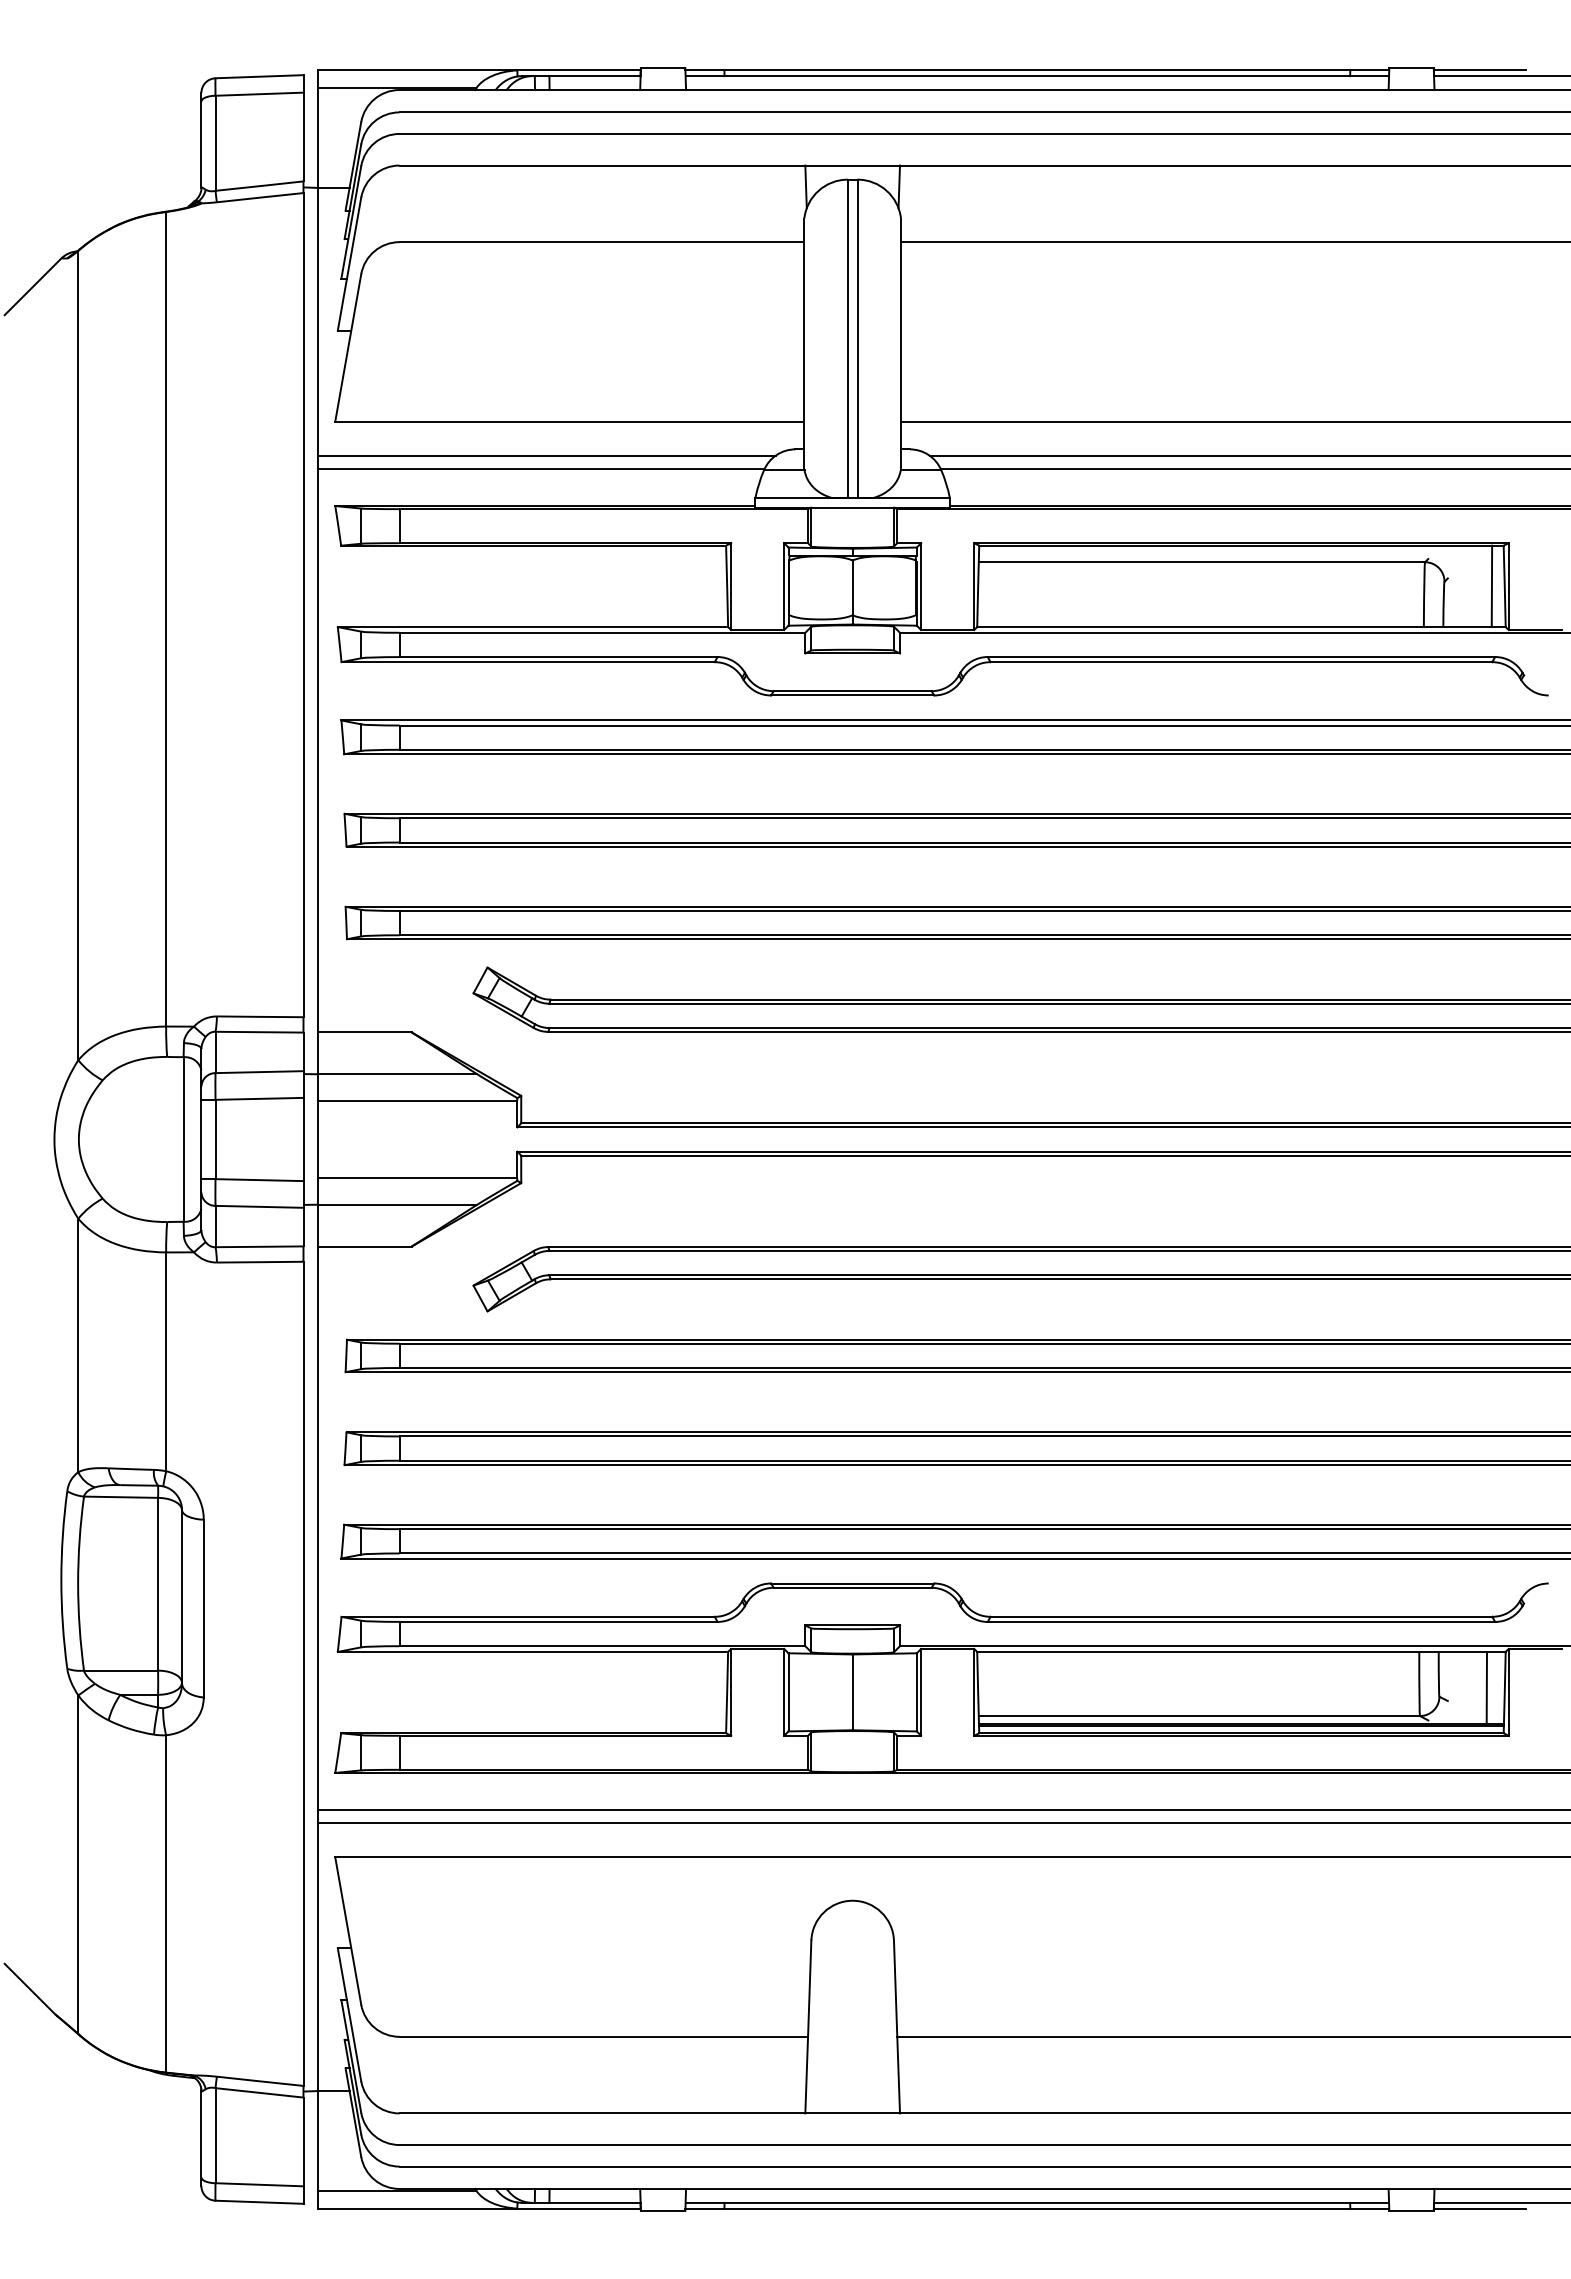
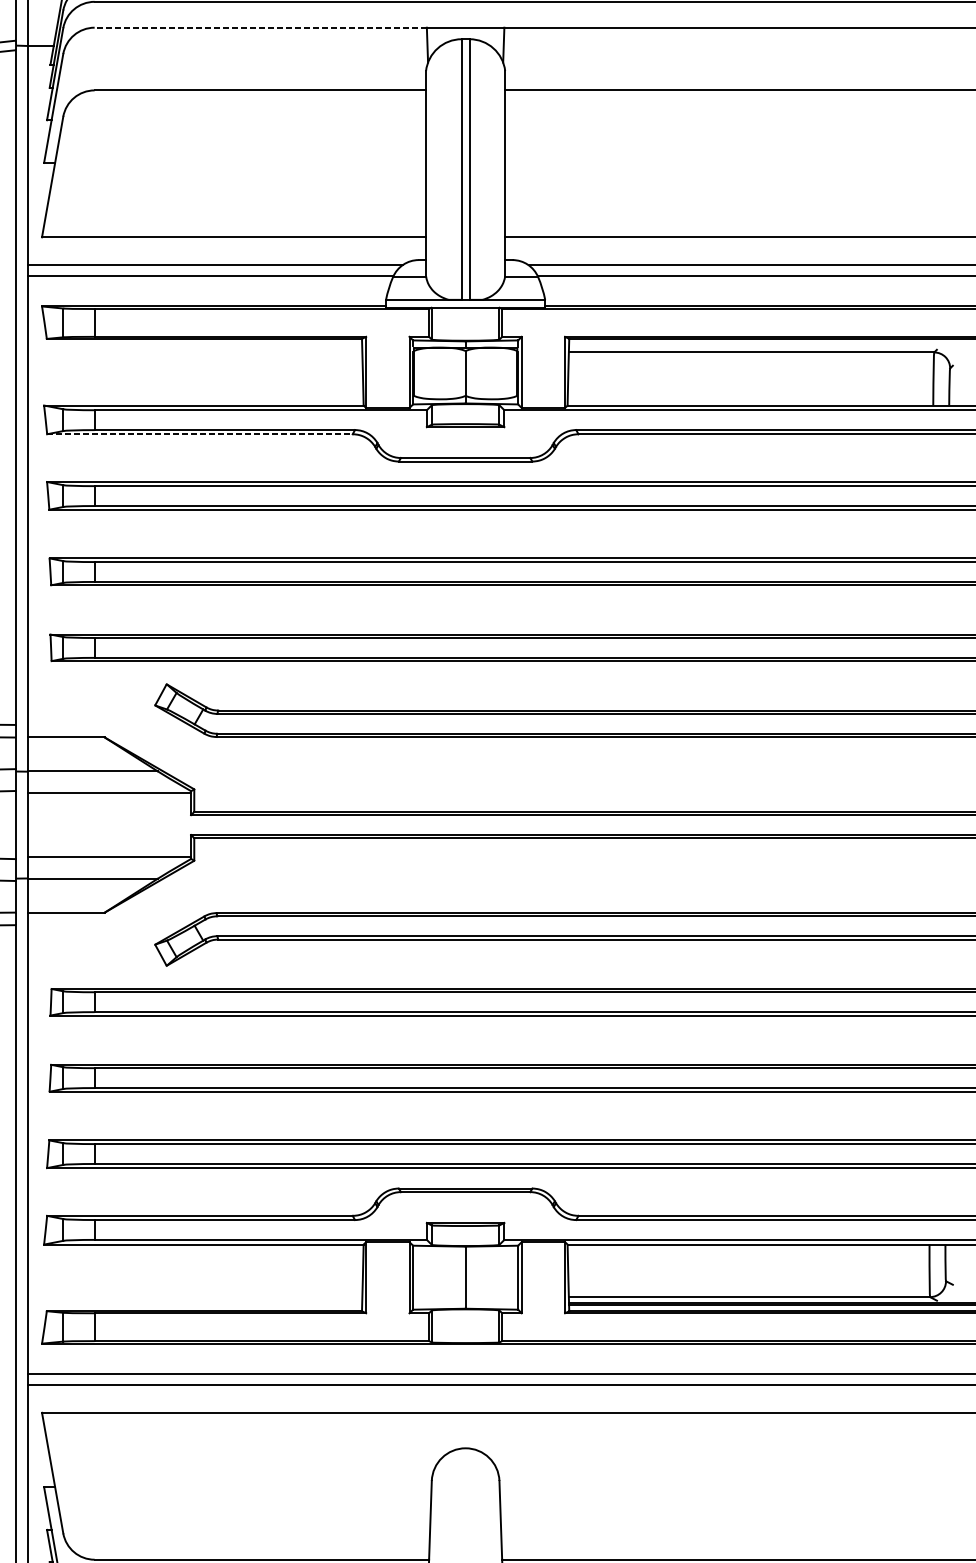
line: (602, 165) -> (260, 27), solid -> dashed
line: (528, 662) -> (200, 434), solid -> dashed

